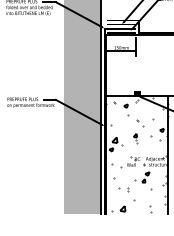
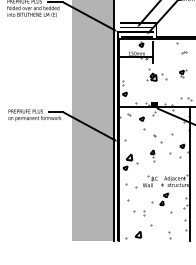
hatch: (138, 65) -> (155, 73), added

